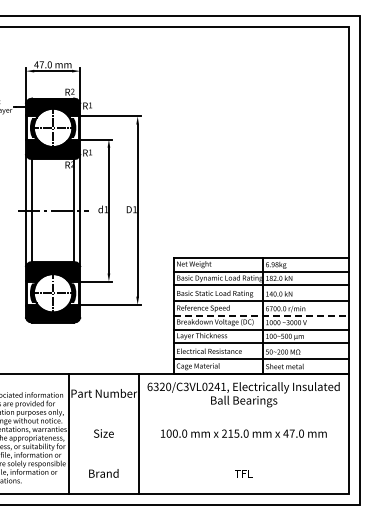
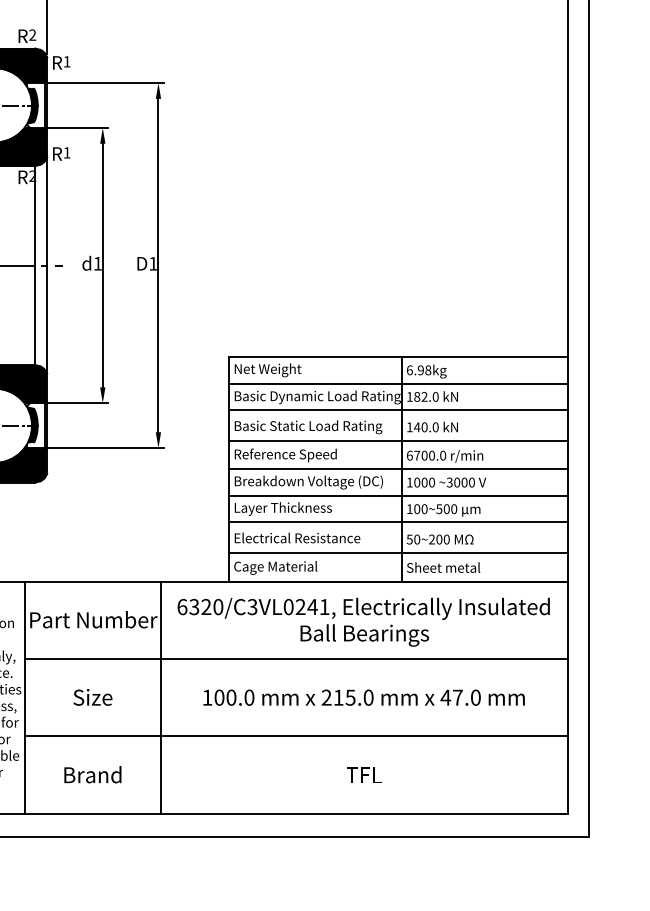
line: (261, 315) -> (398, 468), dashed -> solid
line: (208, 413) -> (295, 658), added
line: (208, 453) -> (295, 736), added

